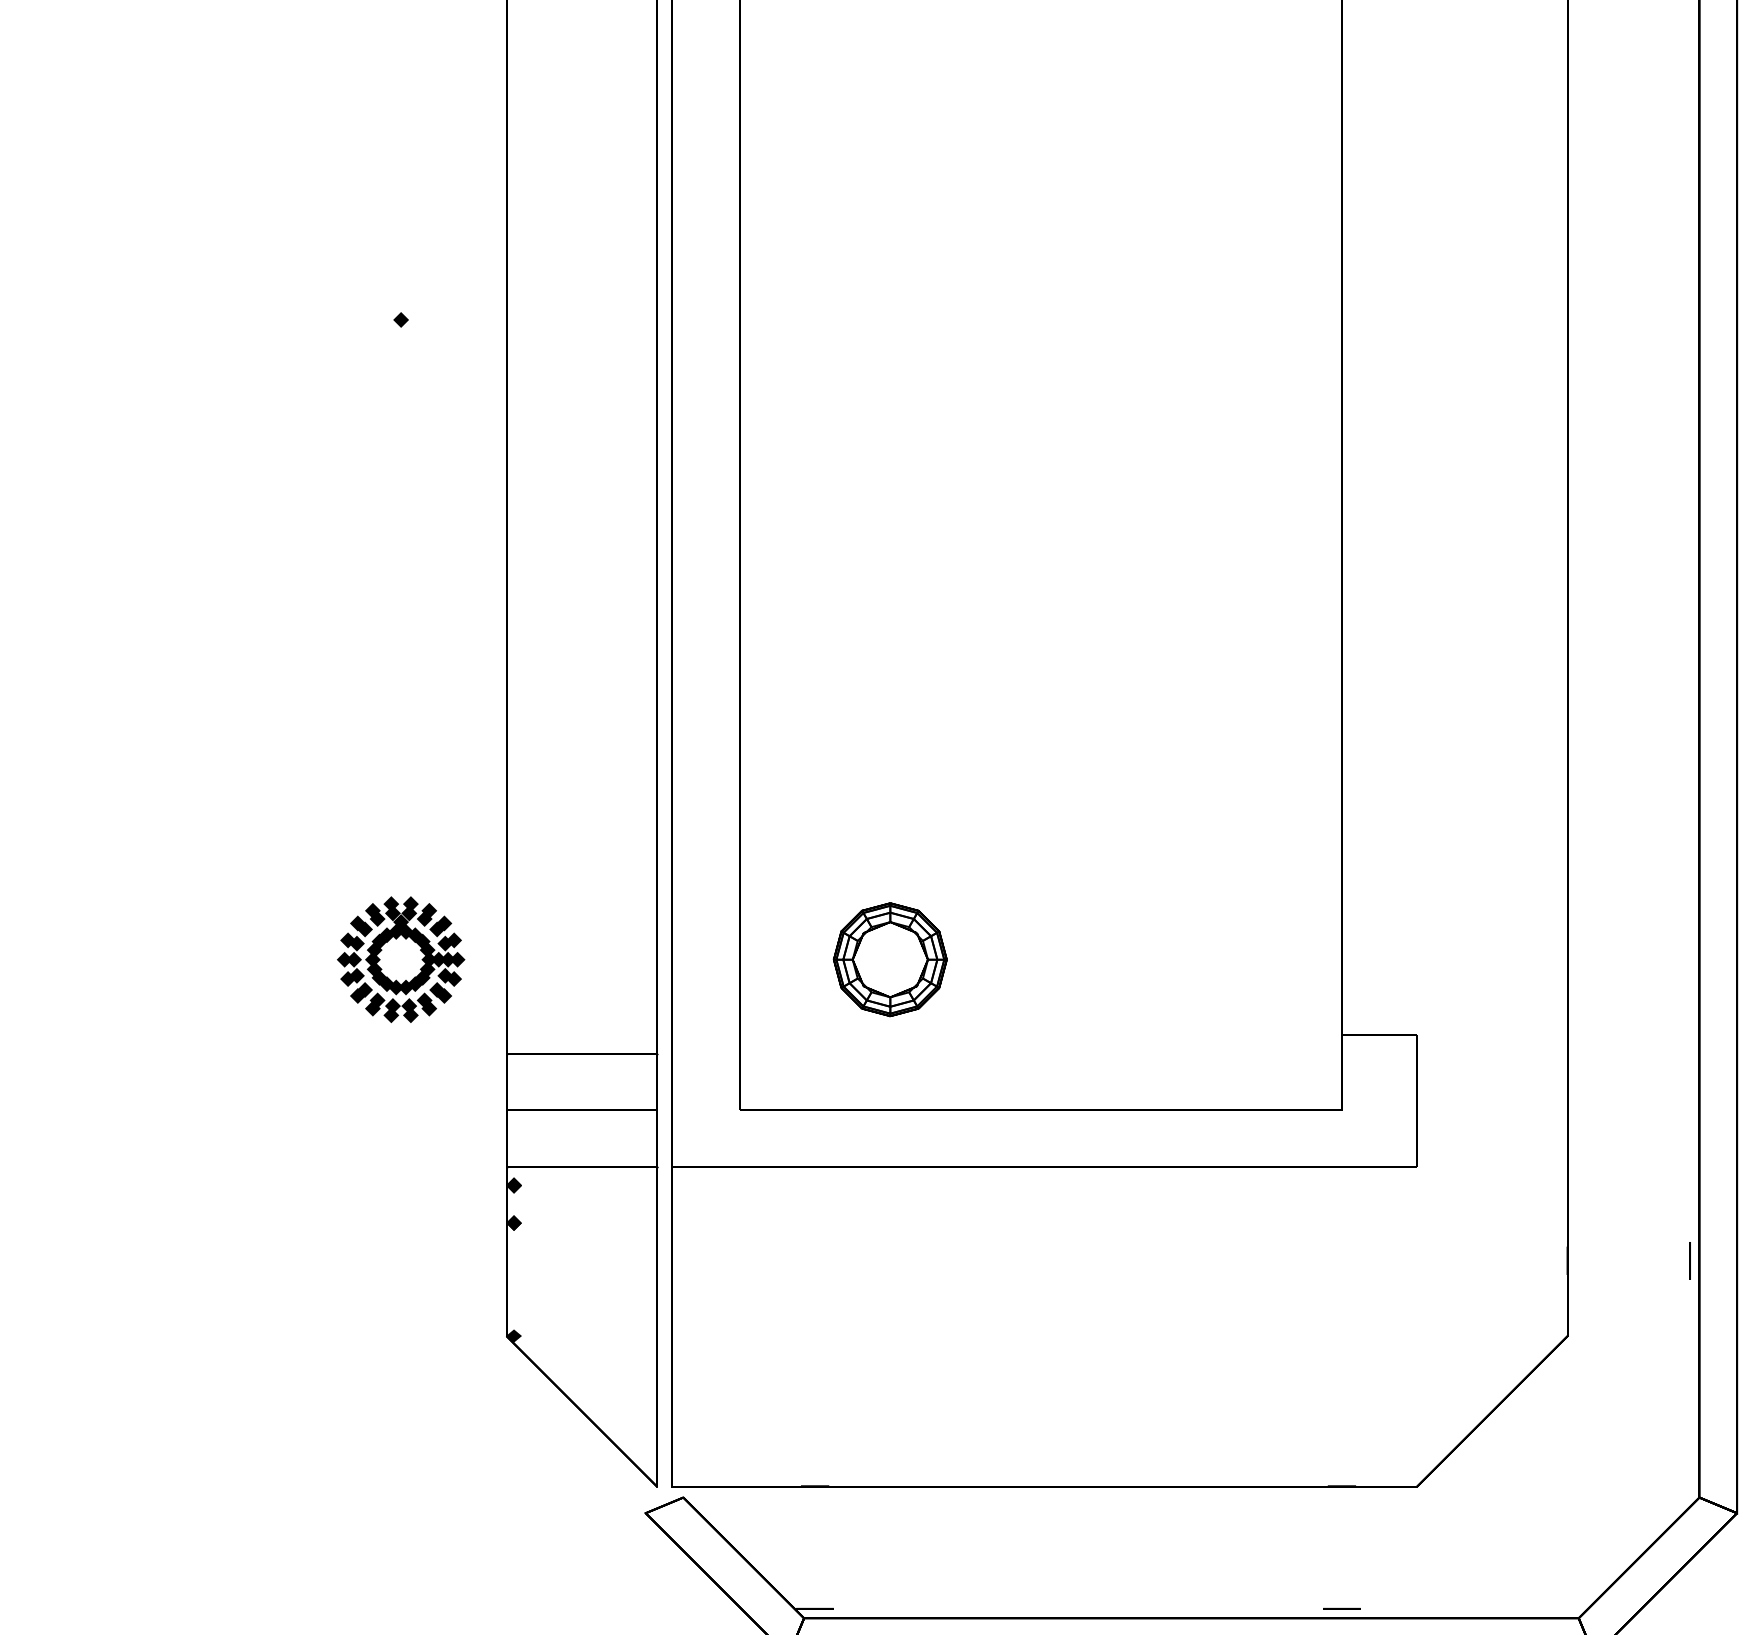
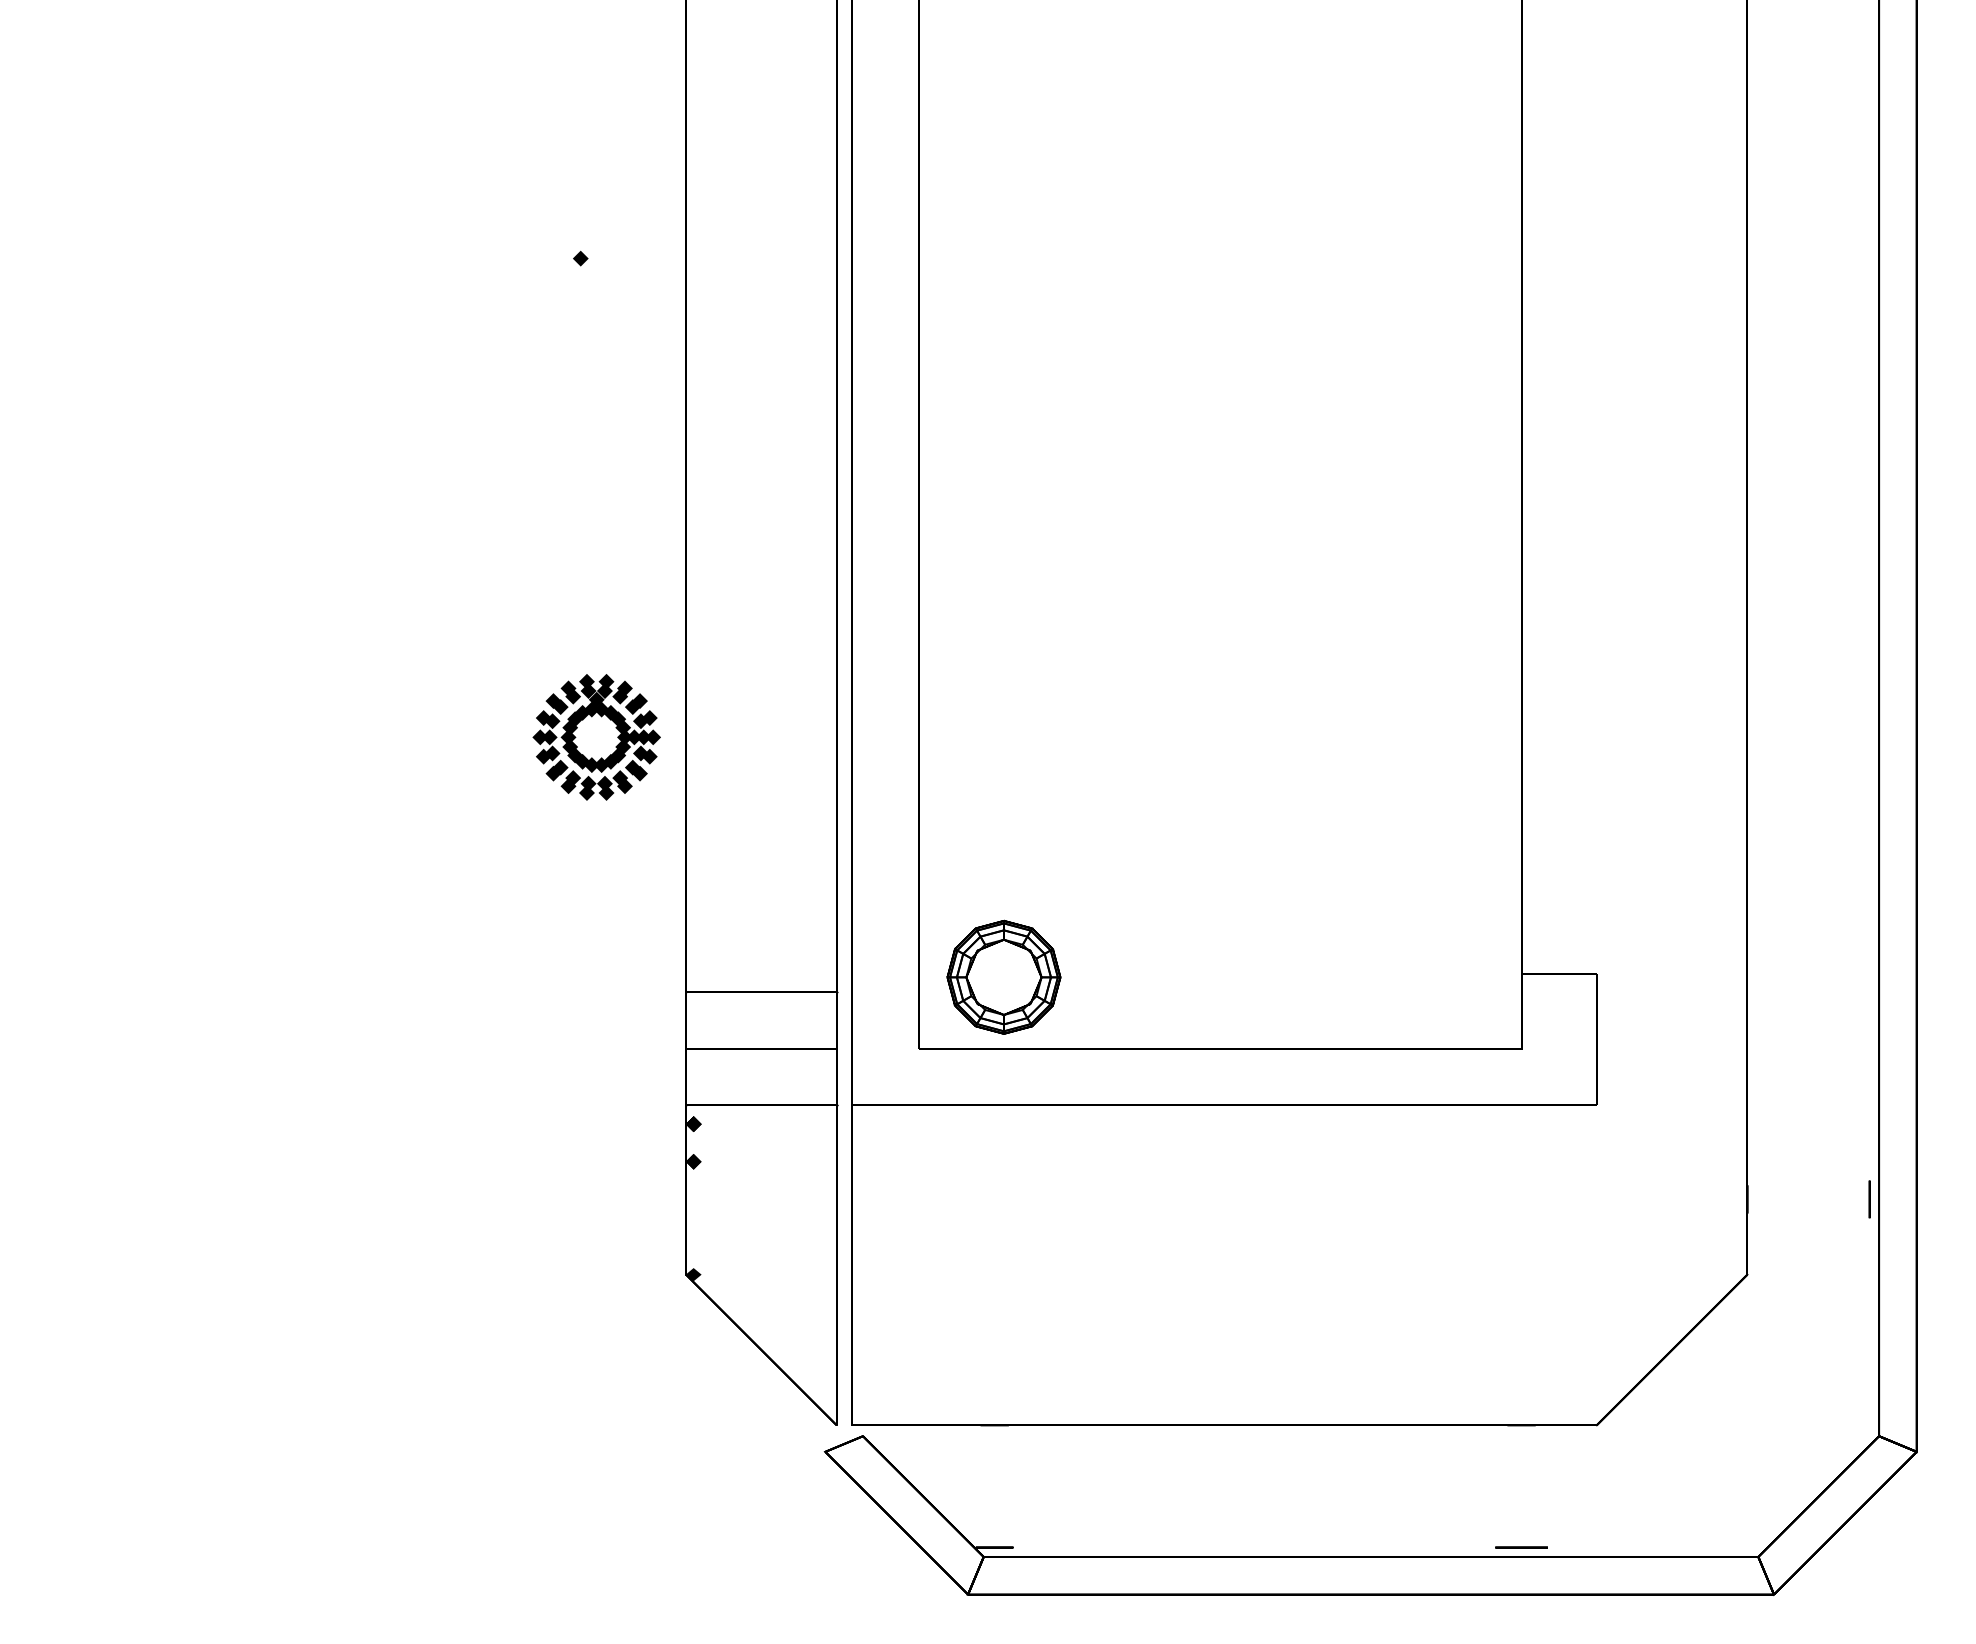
part: (889, 958) -> (1003, 976), moved
part: (400, 959) -> (596, 737), moved
circle: (1341, 1608) -> (1521, 1547), size x1.4

